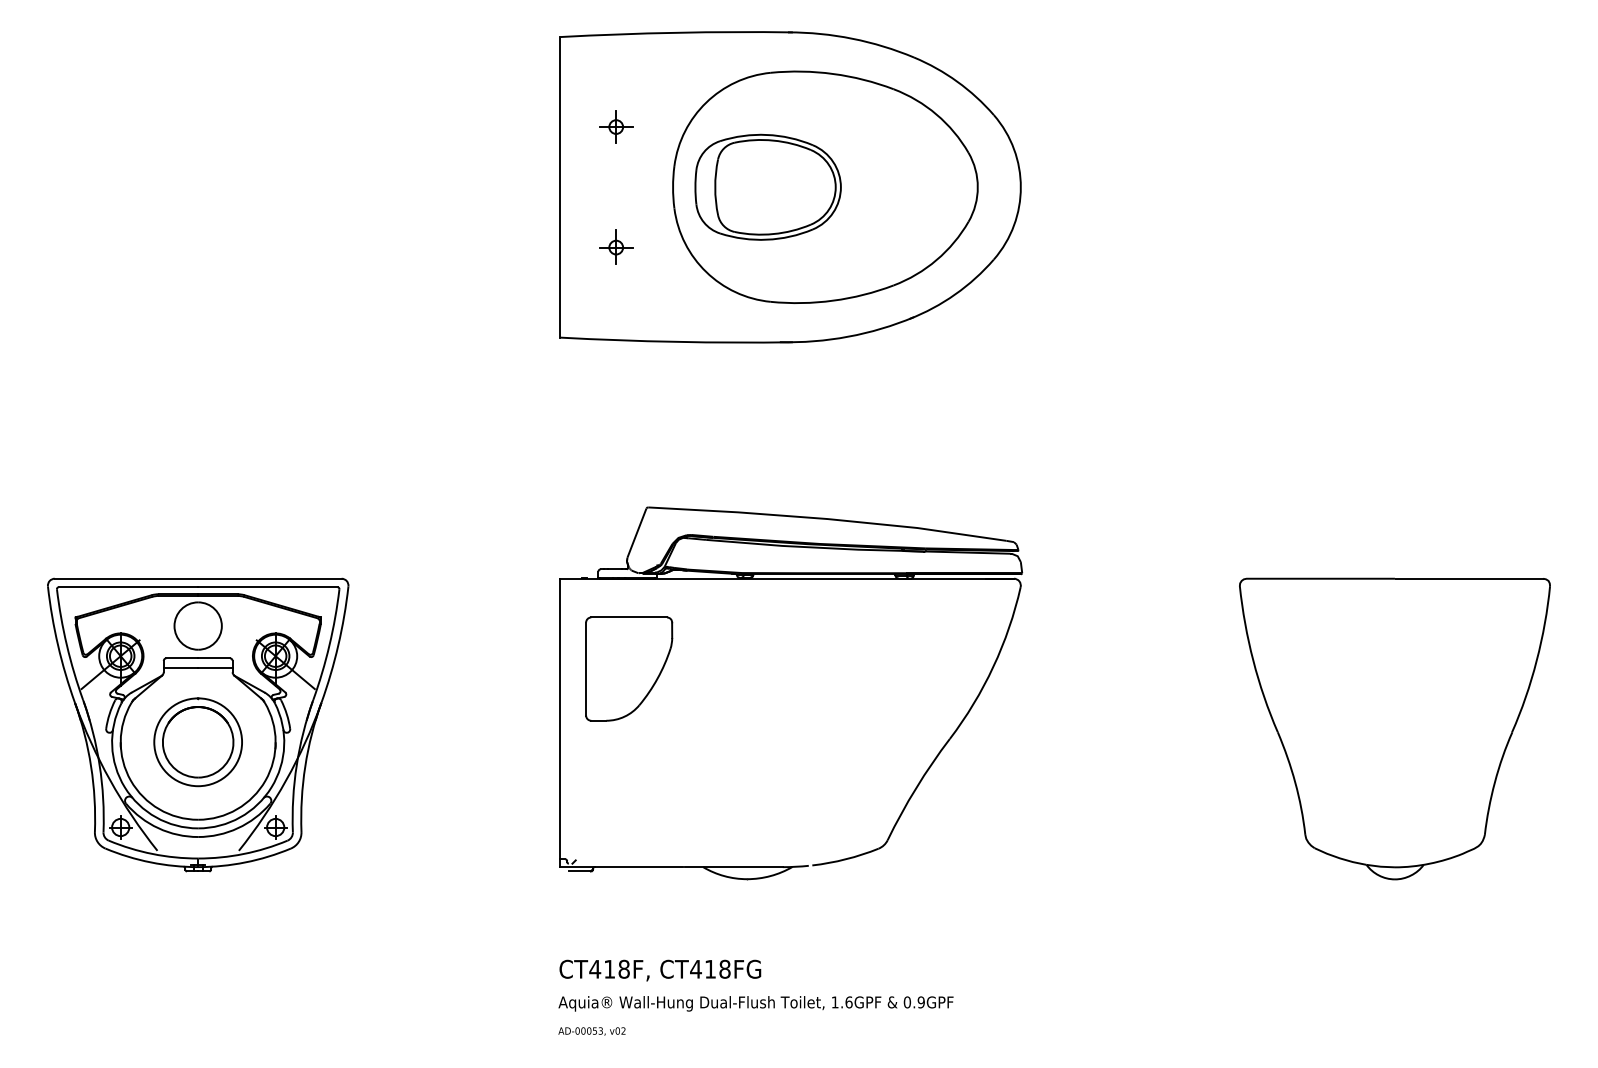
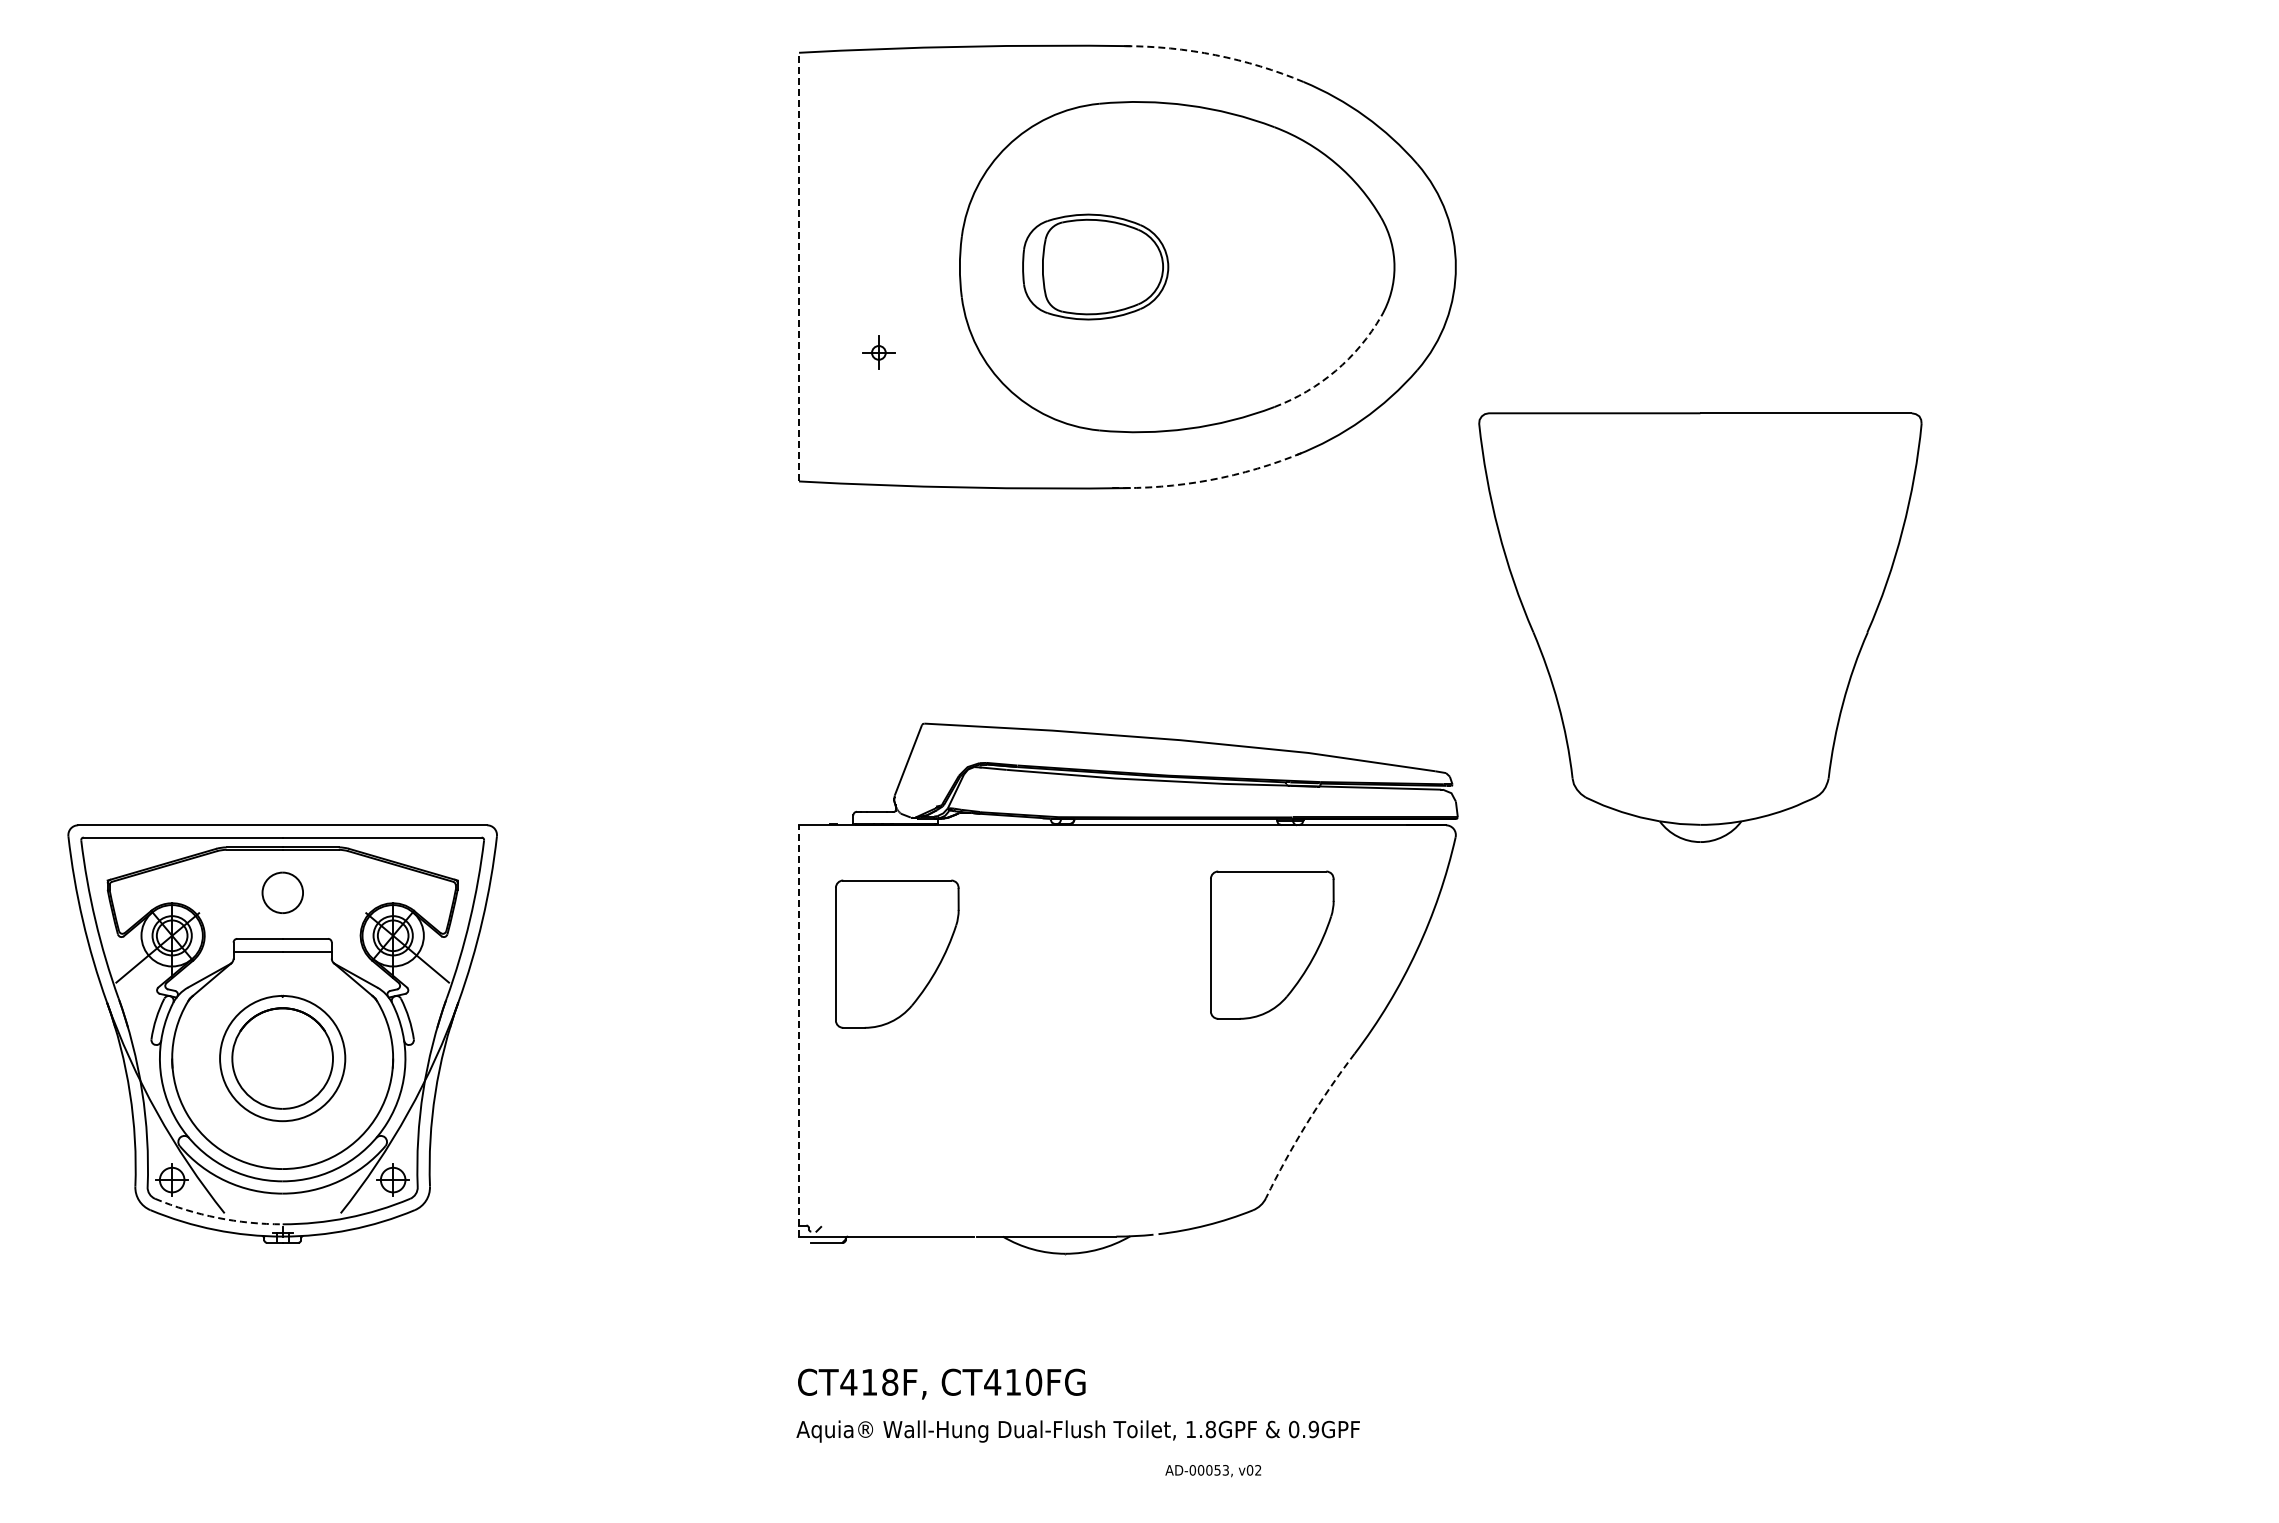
arc: (852, 38) -> (1215, 55), solid -> dashed
part: (615, 127) -> (878, 181), removed
line: (560, 186) -> (799, 266), solid -> dashed
part: (768, 186) -> (1095, 266), size x0.7
part: (615, 247) -> (878, 352), size x0.7
arc: (936, 259) -> (1335, 370), solid -> dashed
arc: (848, 336) -> (1209, 480), solid -> dashed
part: (198, 625) -> (282, 892), size x0.6
part: (892, 662) -> (1272, 944), added
line: (560, 722) -> (799, 1030), solid -> dashed
part: (1395, 728) -> (1700, 627), moved
arc: (916, 787) -> (1306, 1123), solid -> dashed
arc: (152, 853) -> (217, 1217), solid -> dashed
text: (724, 969) -> (1033, 1382), CT418FG -> CT410FG
text: (848, 1001) -> (1210, 1428), 1.6GPF -> 1.8GPF
text: (591, 1031) -> (1212, 1471), moved

